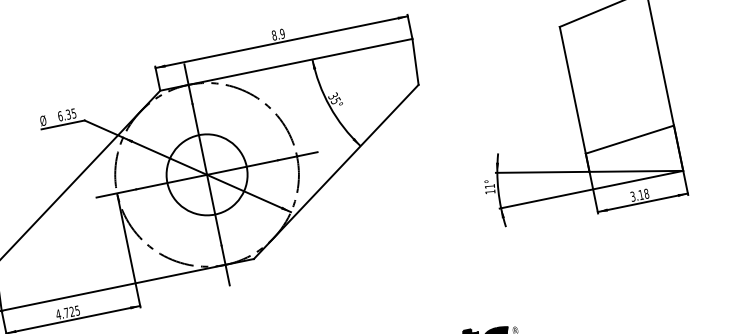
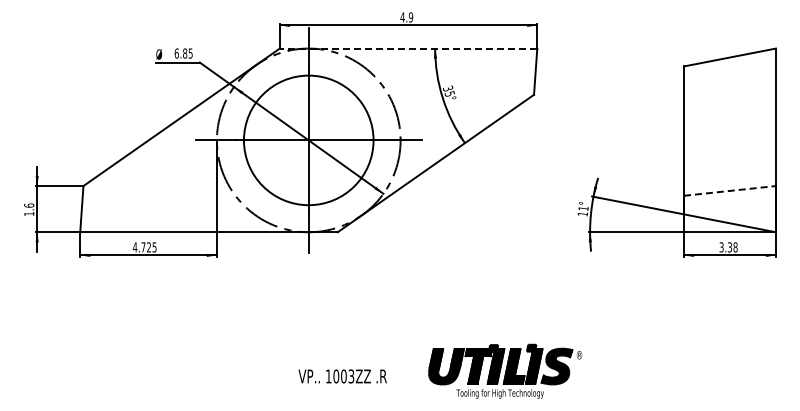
text: (274, 35) -> (402, 17), 8.9 -> 4.9
line: (286, 64) -> (408, 48), solid -> dashed
text: (68, 114) -> (185, 53), 6.35 -> 6.85
line: (630, 139) -> (730, 190), solid -> dashed
circle: (206, 174) -> (308, 139), size x1.6
text: (640, 195) -> (729, 247), 3.18 -> 3.38

